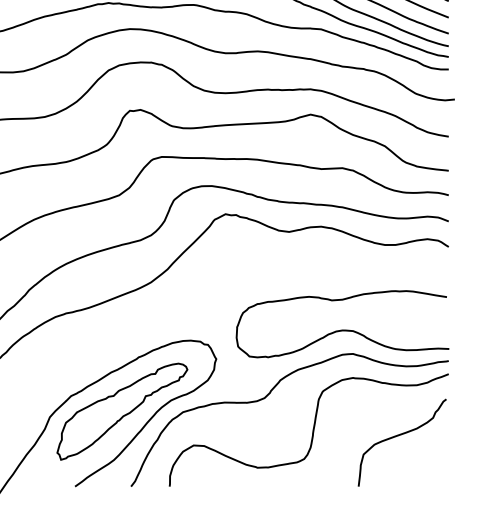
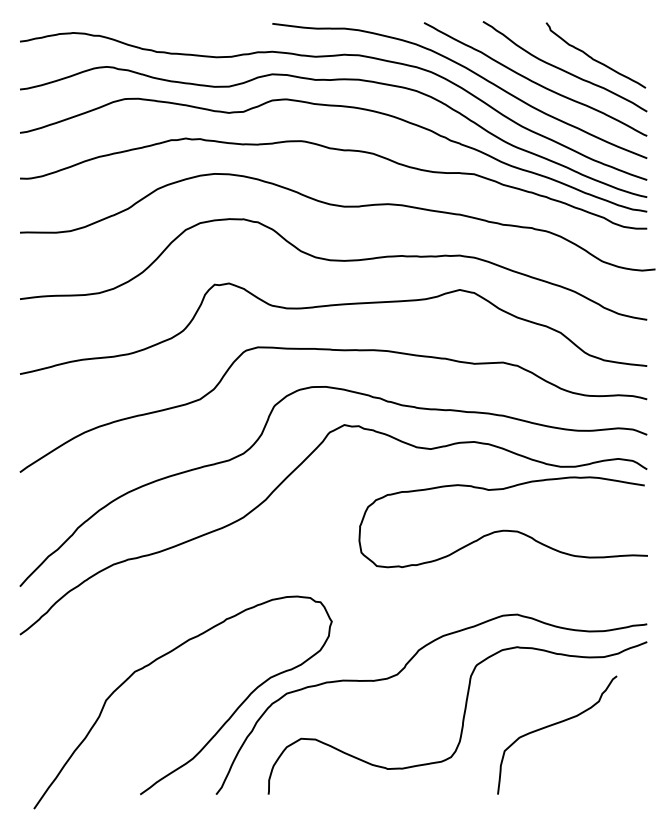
curve: (342, 329) -> (502, 529), moved
part: (122, 411) -> (204, 692), removed
curve: (400, 435) -> (554, 725), moved

